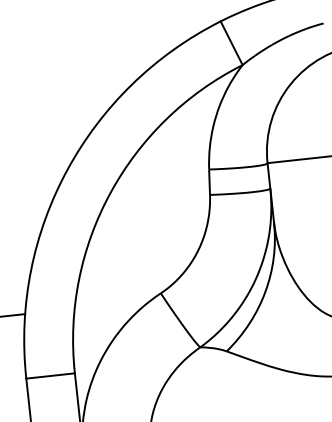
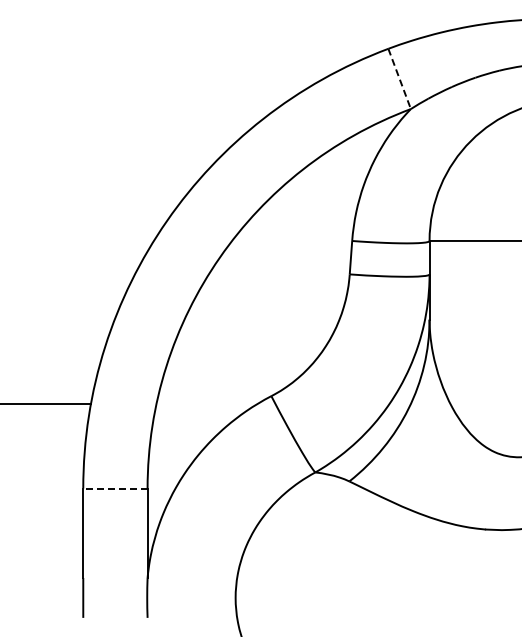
line: (231, 43) -> (399, 79), solid -> dashed
line: (49, 375) -> (114, 488), solid -> dashed

